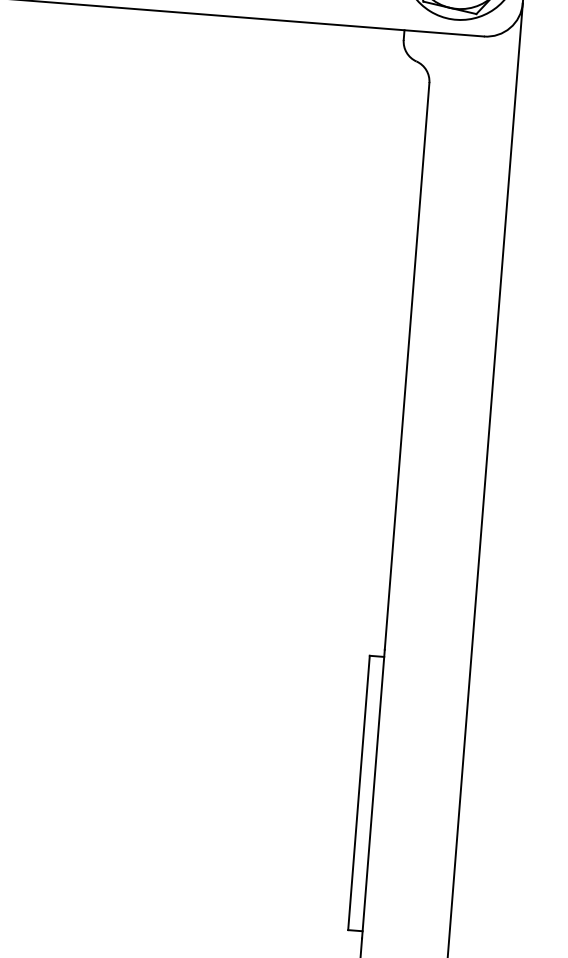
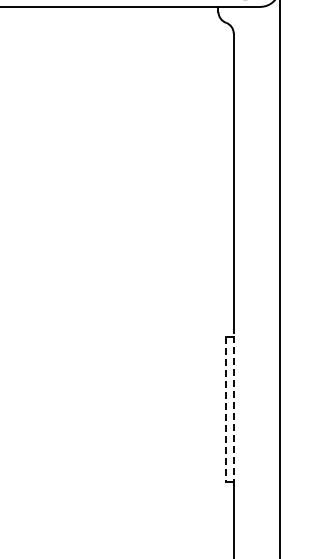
line: (373, 792) -> (233, 408), solid -> dashed
line: (359, 793) -> (226, 409), solid -> dashed

